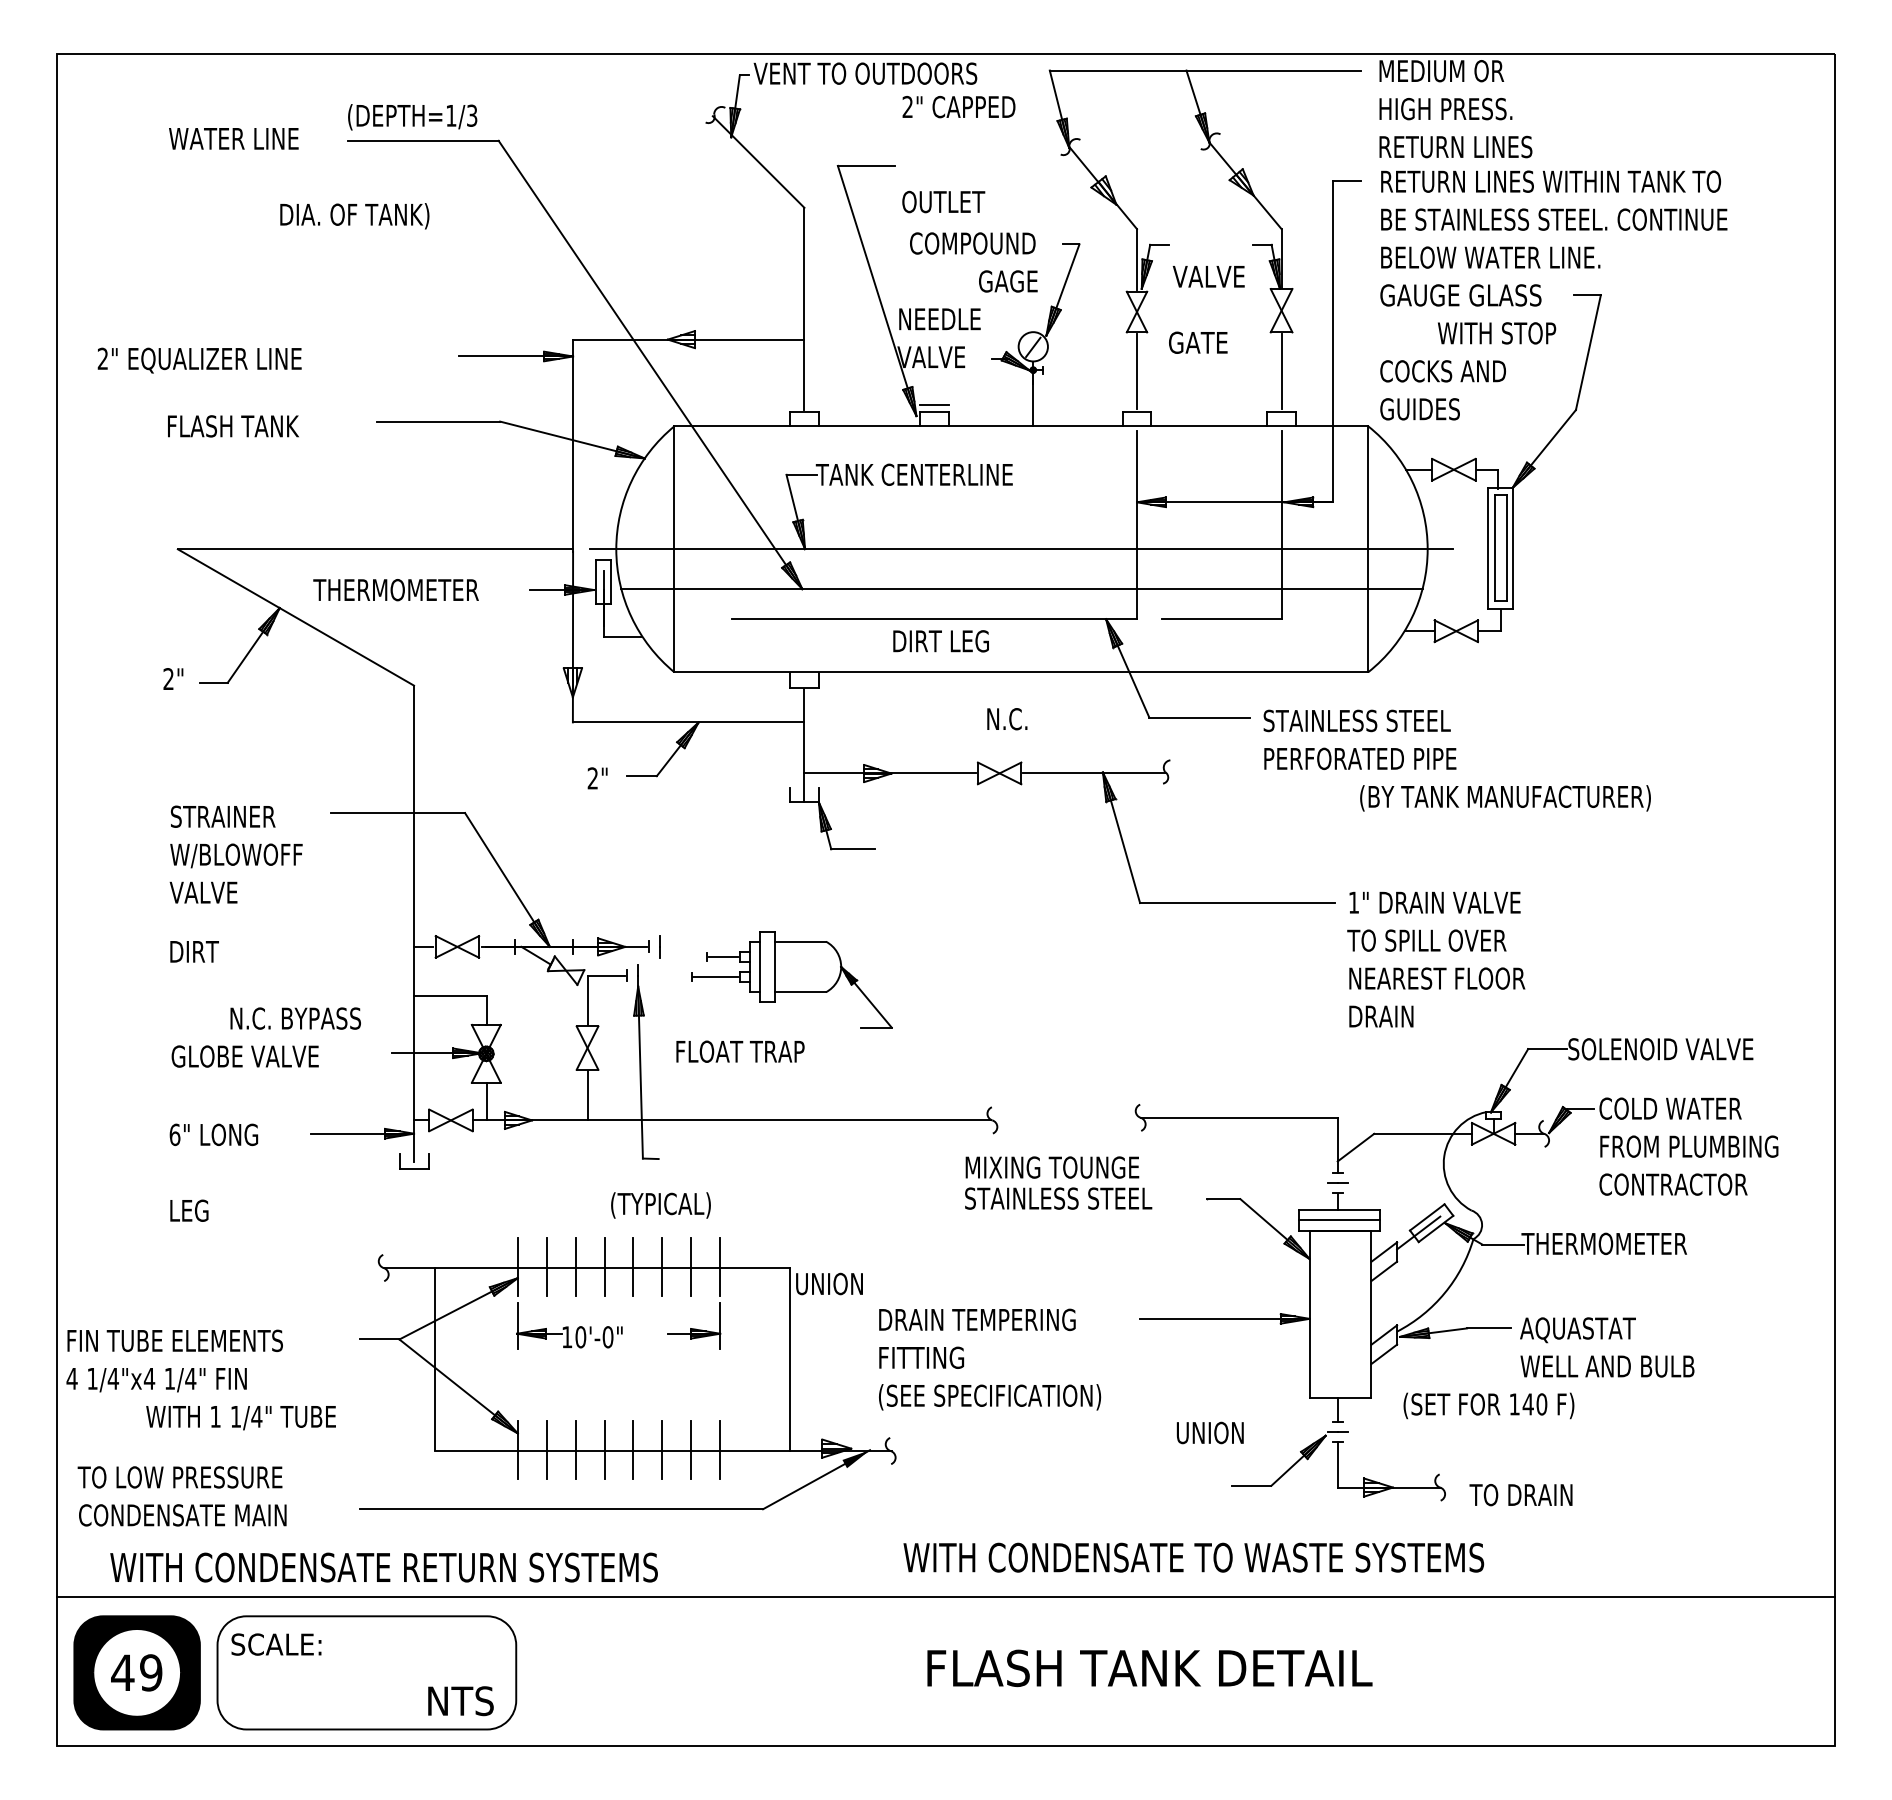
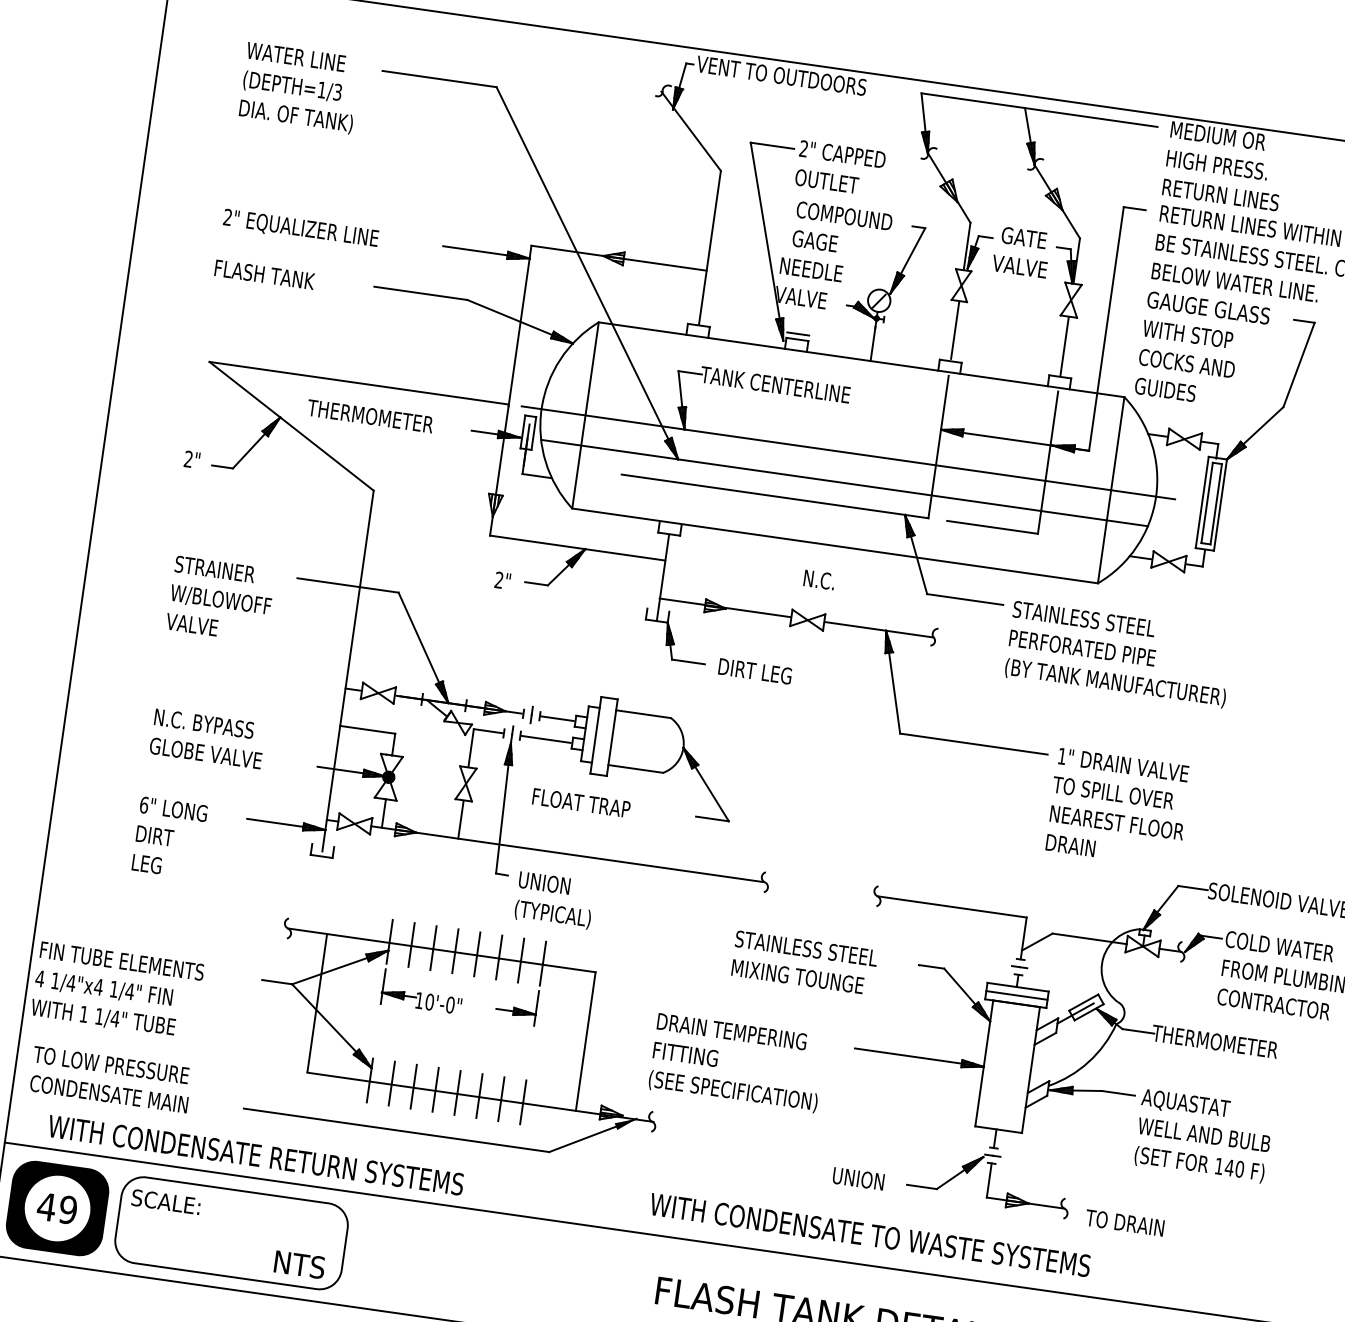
text: (958, 107) -> (842, 154), moved
text: (412, 117) -> (292, 87), moved
text: (354, 216) -> (295, 117), moved
text: (1008, 281) -> (815, 241), moved
text: (1497, 333) -> (1188, 334), moved
text: (1198, 342) -> (1024, 237), moved
text: (199, 360) -> (300, 229), moved
text: (940, 641) -> (754, 671), moved
text: (1505, 798) -> (1115, 683), moved
text: (194, 951) -> (154, 835), moved
part: (791, 979) -> (627, 753), size x1.43
text: (295, 1018) -> (204, 723), moved
text: (1052, 1167) -> (797, 976), moved
text: (660, 1205) -> (552, 914), moved
text: (829, 1283) -> (544, 882), moved
text: (1488, 1405) -> (1199, 1164), moved
text: (240, 1418) -> (102, 1018), moved
text: (1209, 1432) -> (858, 1178), moved

